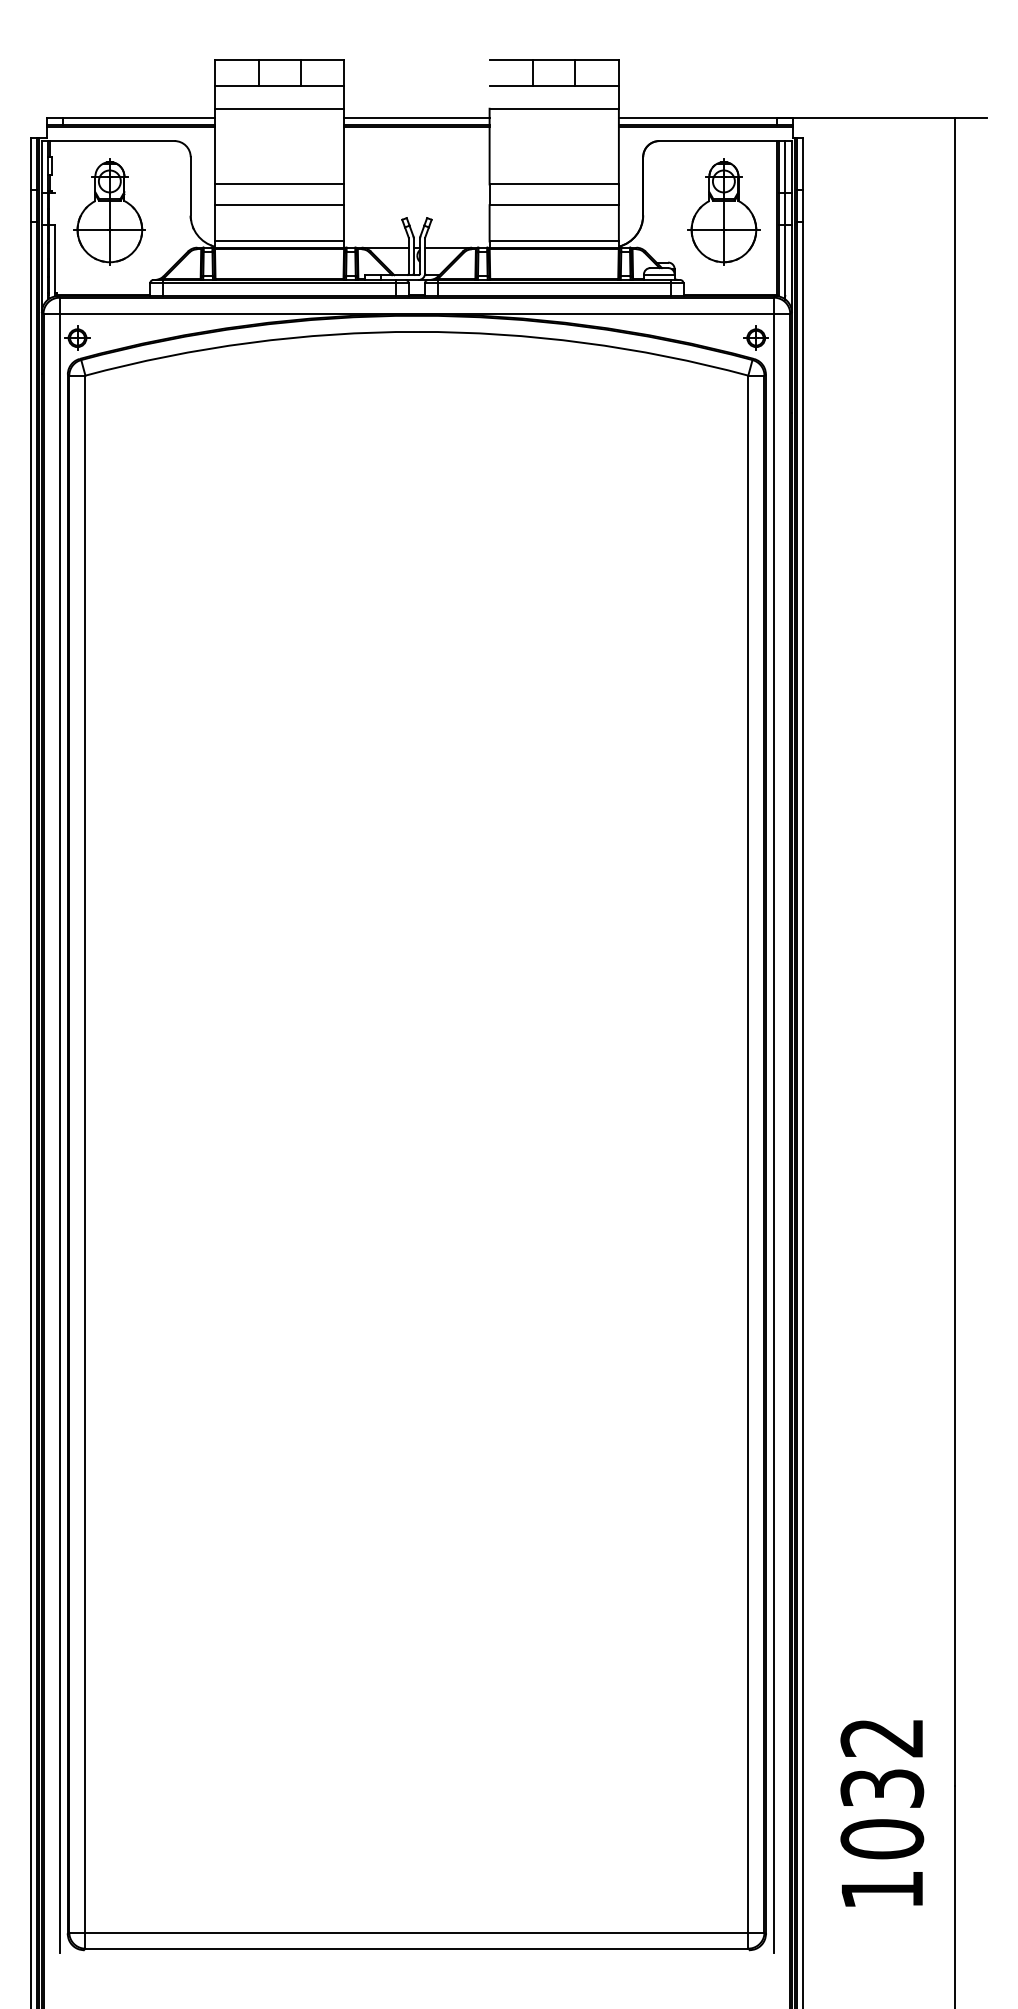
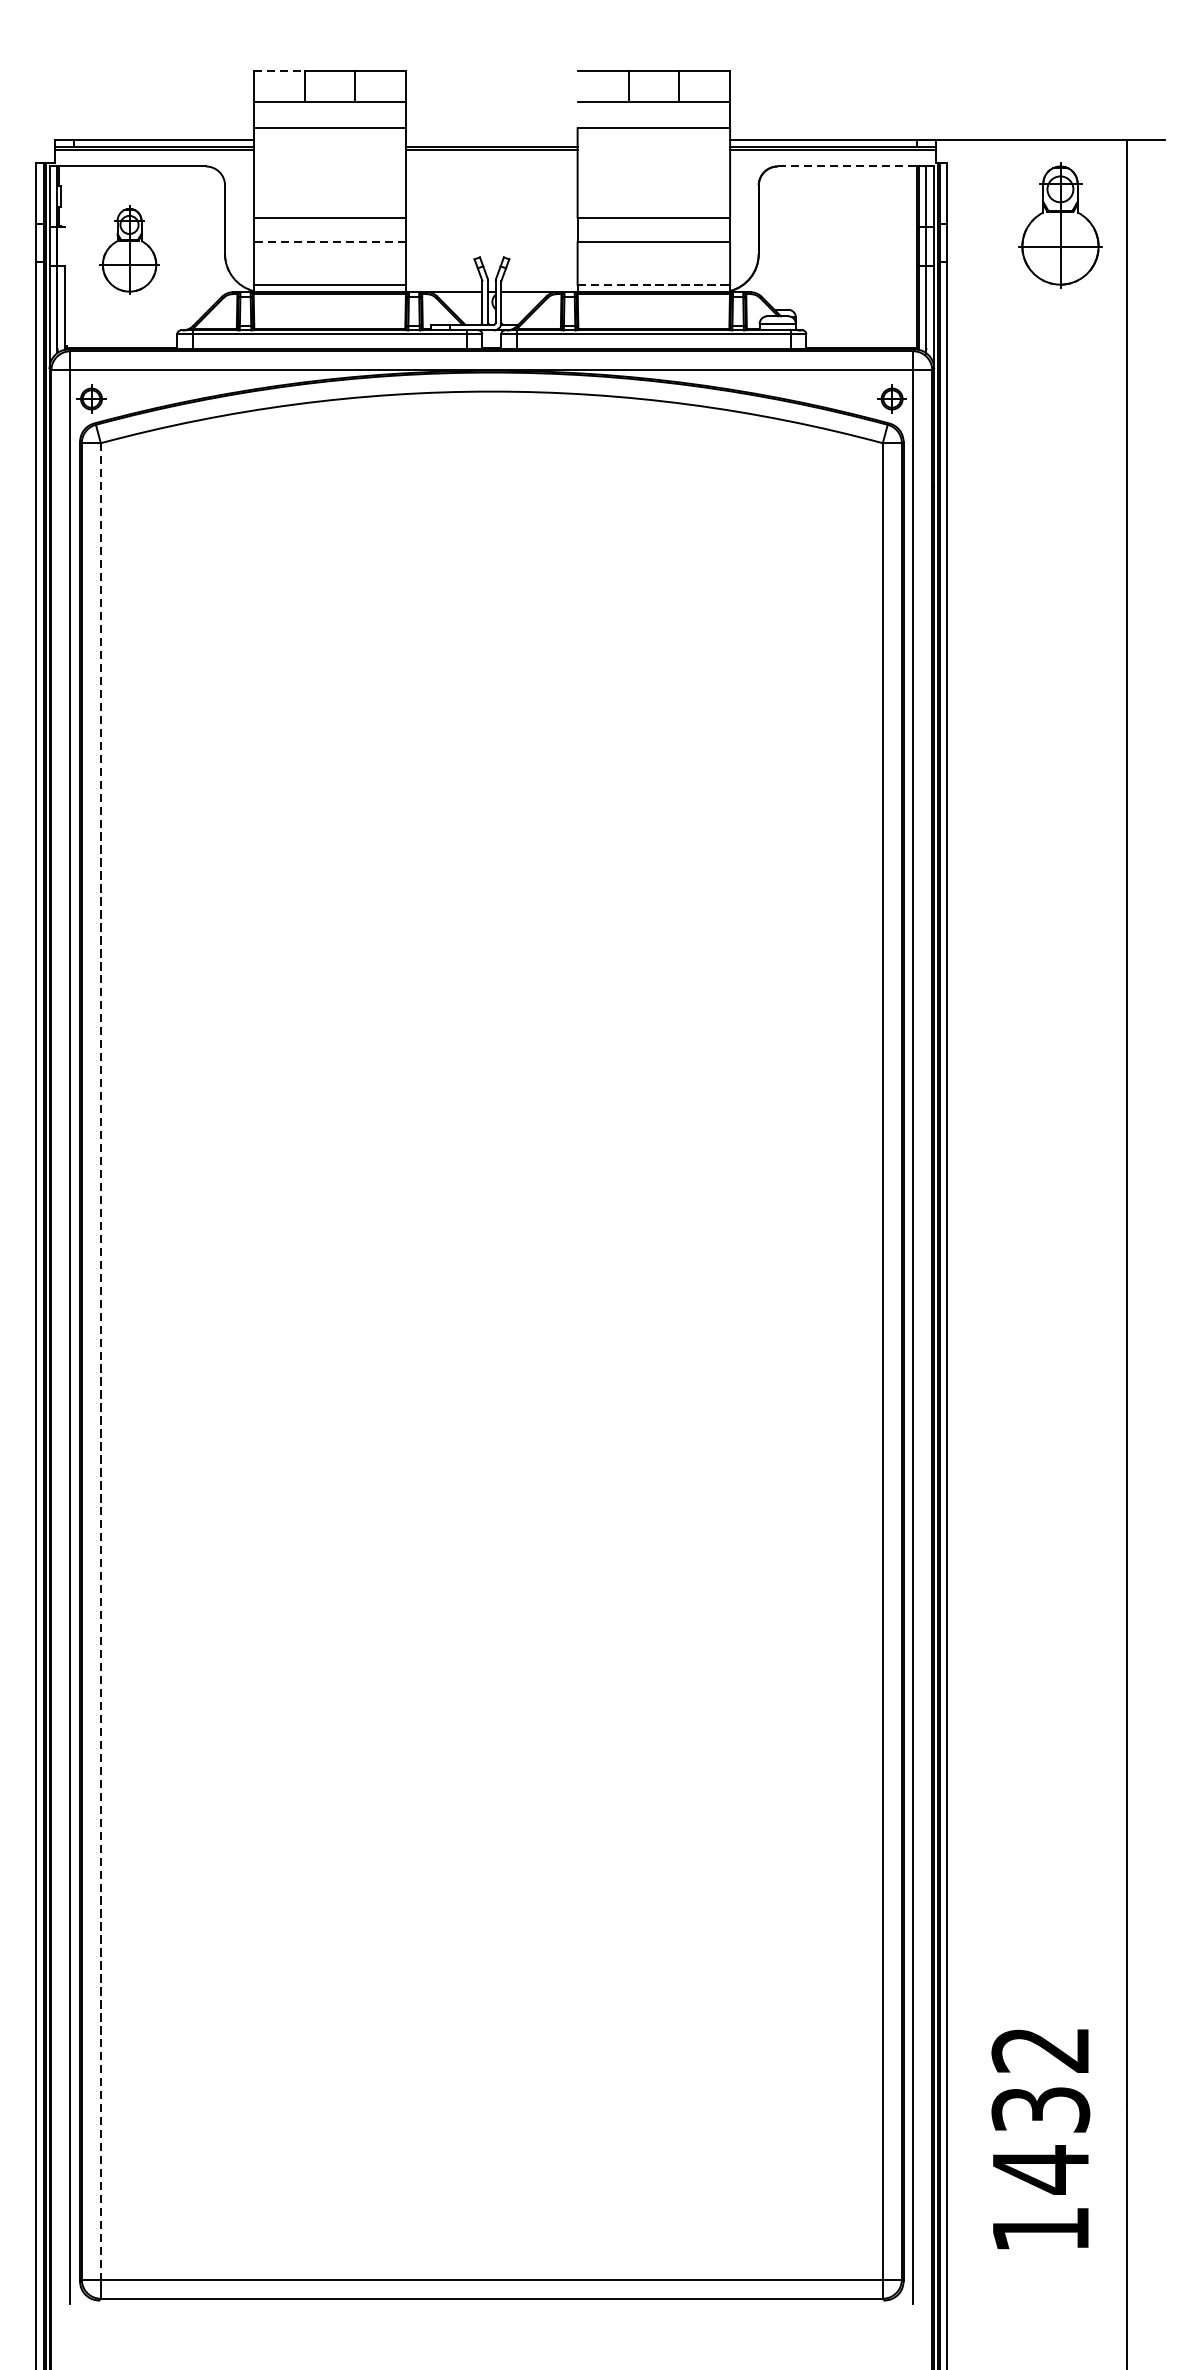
line: (236, 60) -> (279, 71), solid -> dashed
line: (416, 118) -> (491, 139), removed
line: (718, 141) -> (847, 167), solid -> dashed
line: (279, 205) -> (329, 242), solid -> dashed
part: (109, 211) -> (129, 249), size x0.7
part: (723, 211) -> (1059, 224), moved
line: (554, 241) -> (654, 284), solid -> dashed
line: (85, 1154) -> (100, 1361), solid -> dashed
text: (882, 1839) -> (1041, 2169), 1032 -> 1432

